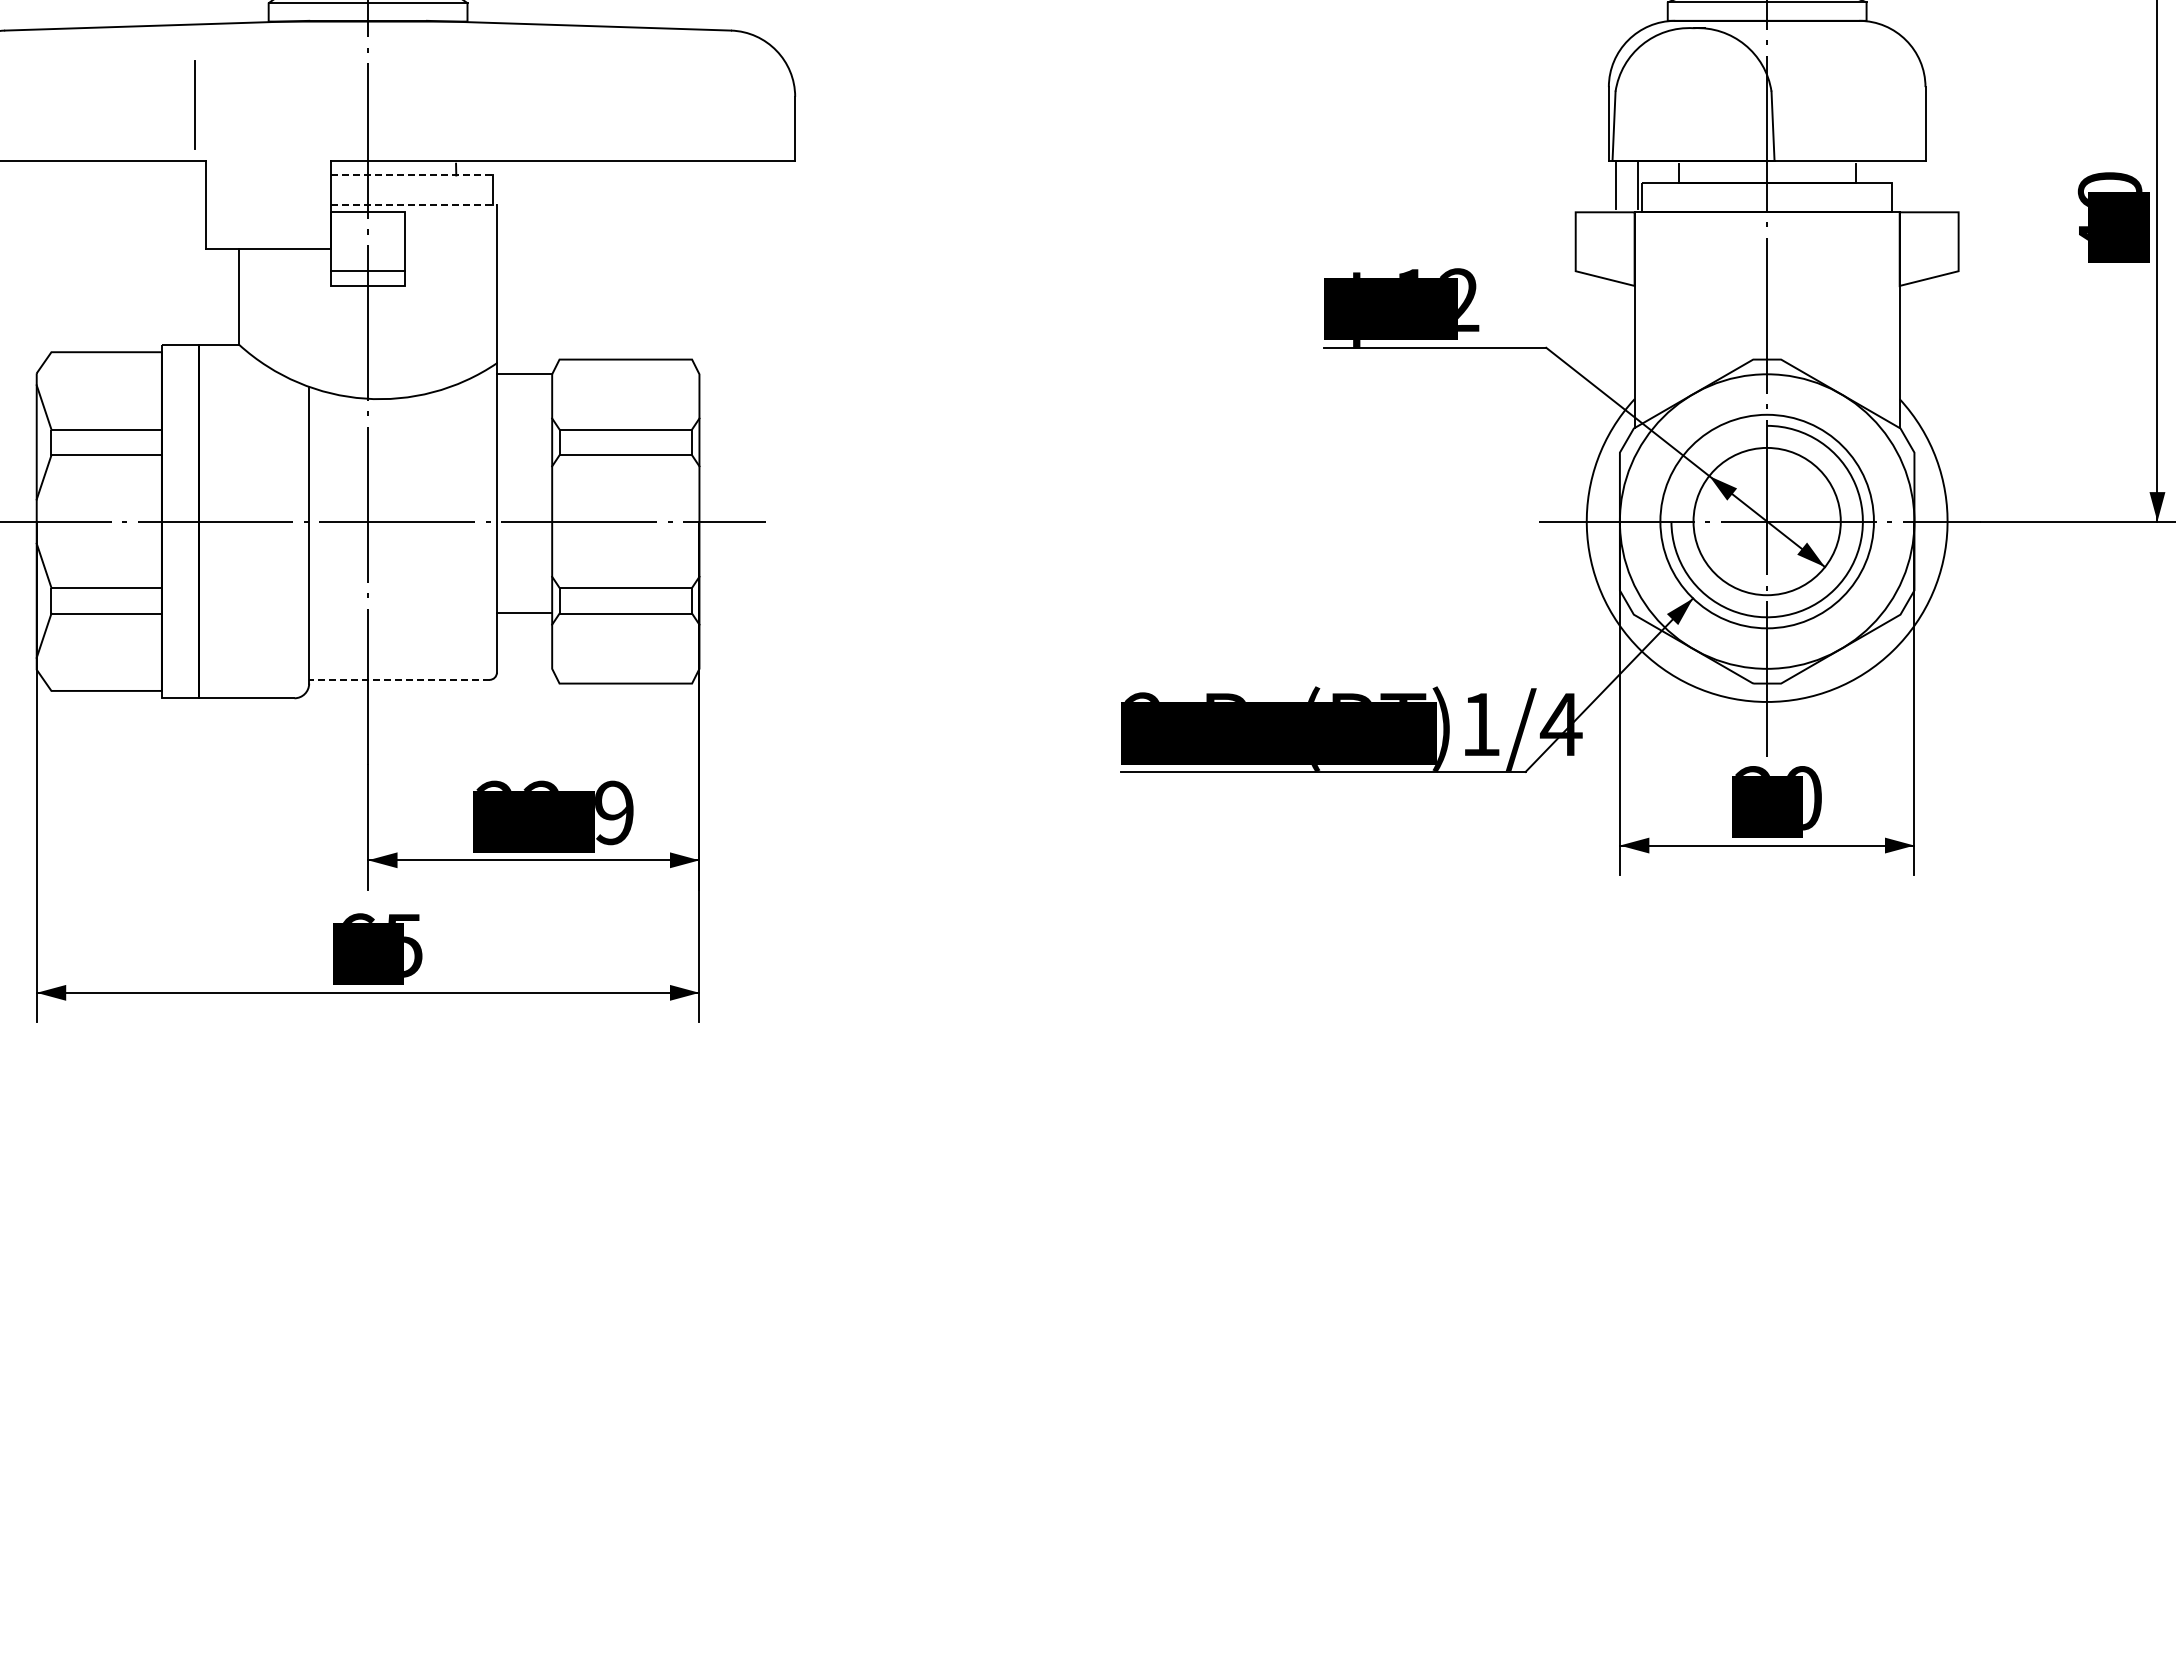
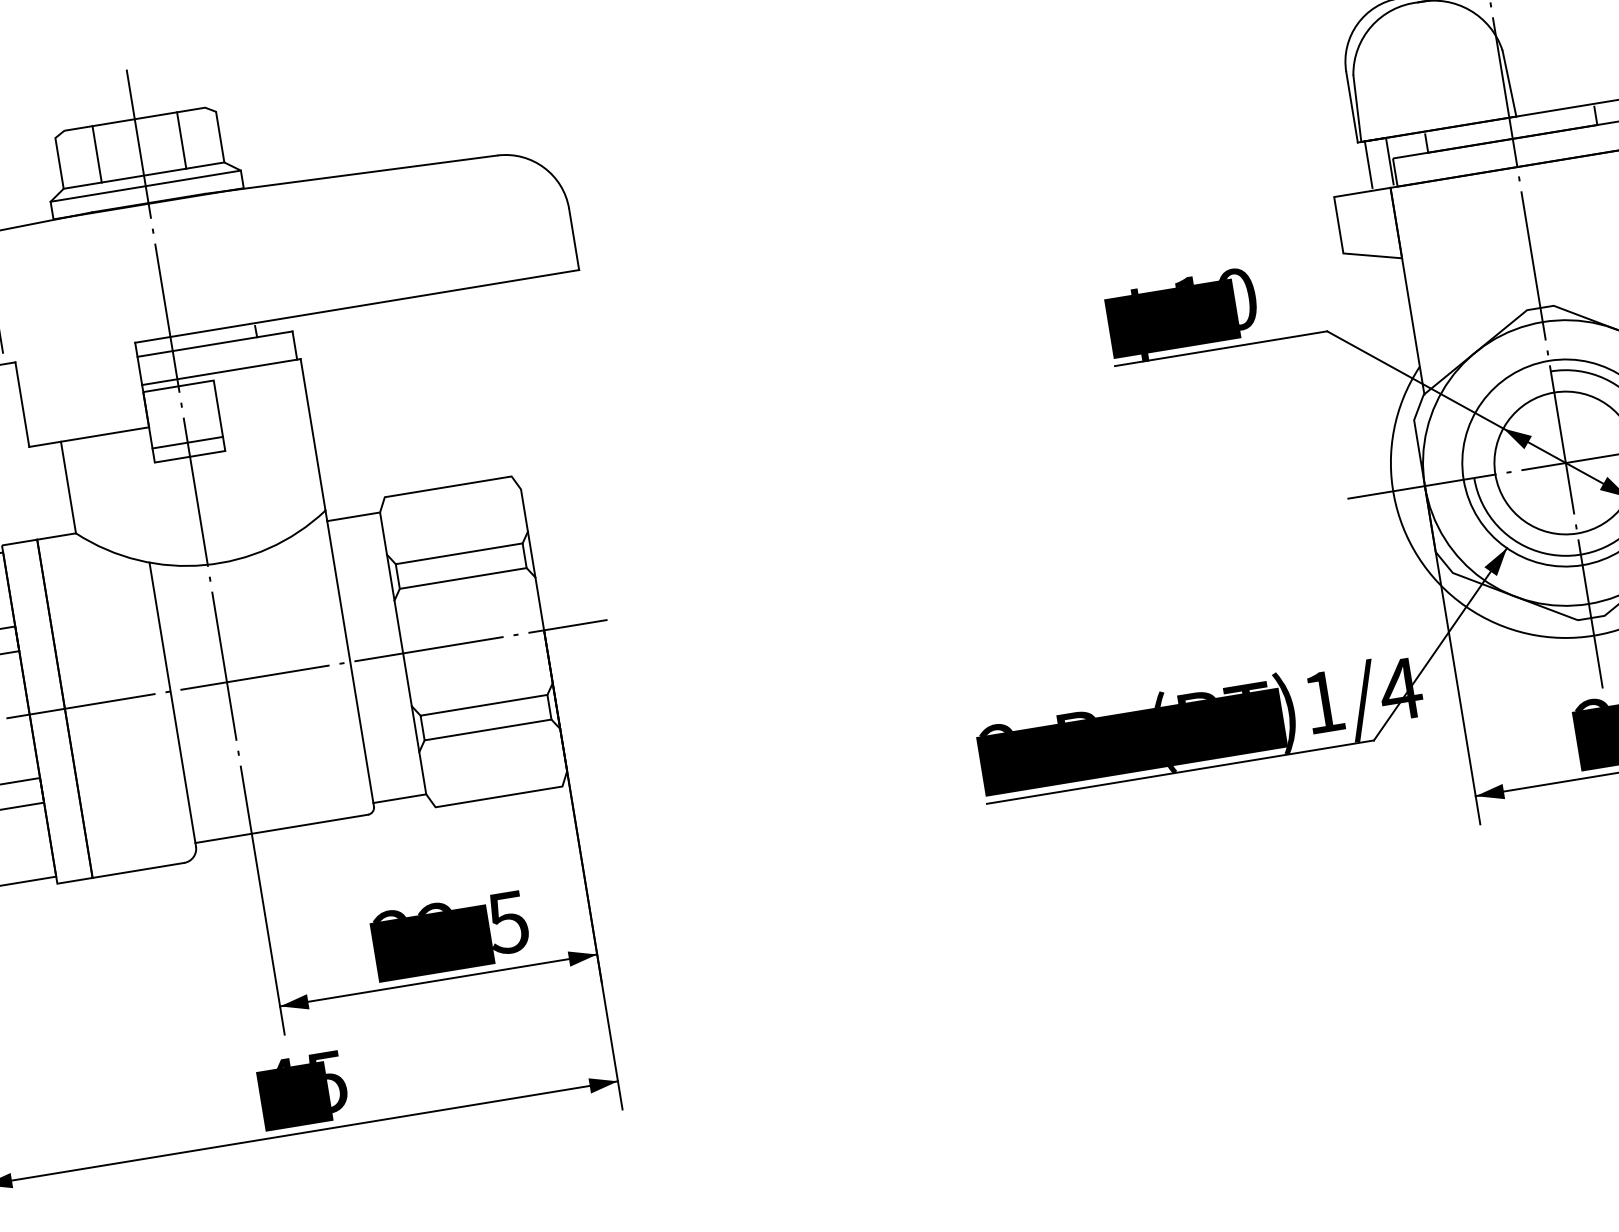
line: (412, 175) -> (215, 344), dashed -> solid
line: (414, 204) -> (221, 371), dashed -> solid
text: (1459, 300) -> (1236, 299), 12 -> 10
line: (524, 612) -> (399, 798), moved
line: (398, 679) -> (280, 828), dashed -> solid
text: (614, 812) -> (508, 922), 22.9 -> 22.5
text: (358, 917) -> (279, 1062), 65 -> 45

